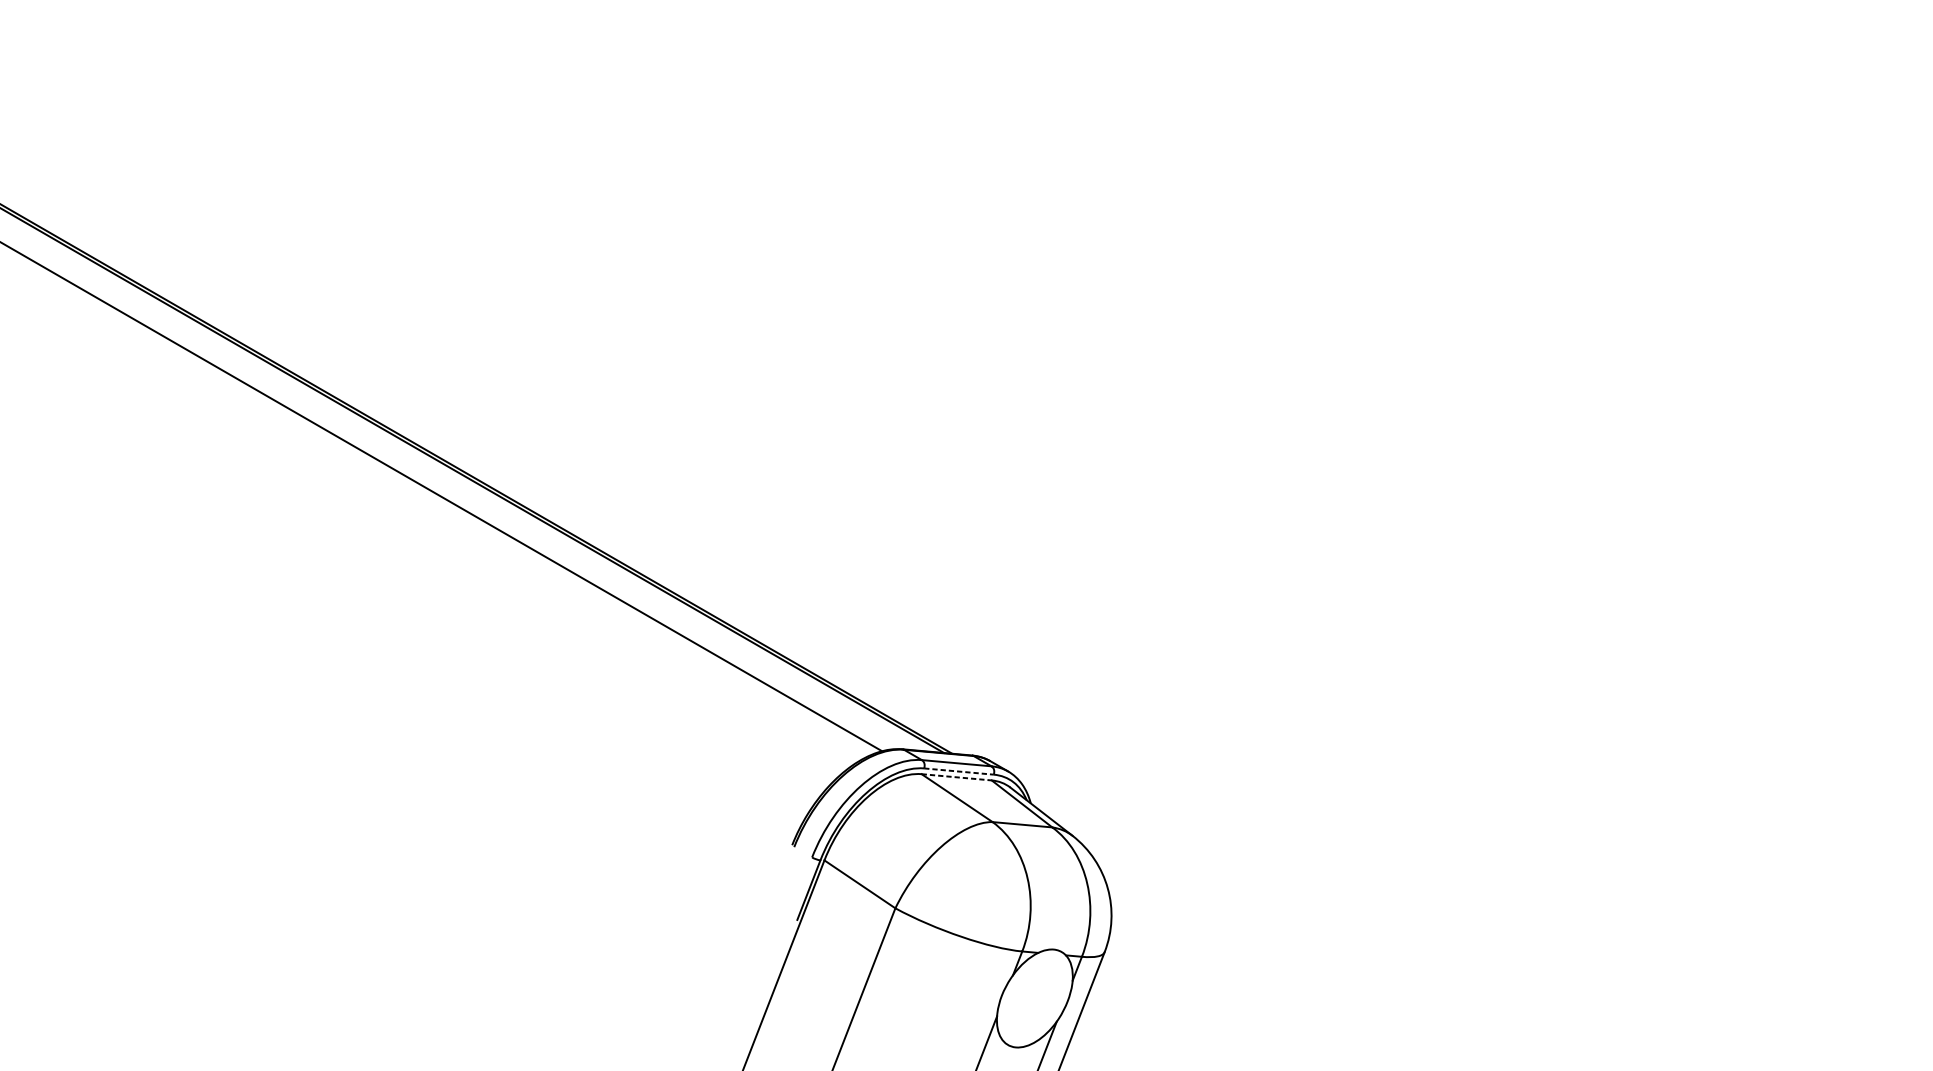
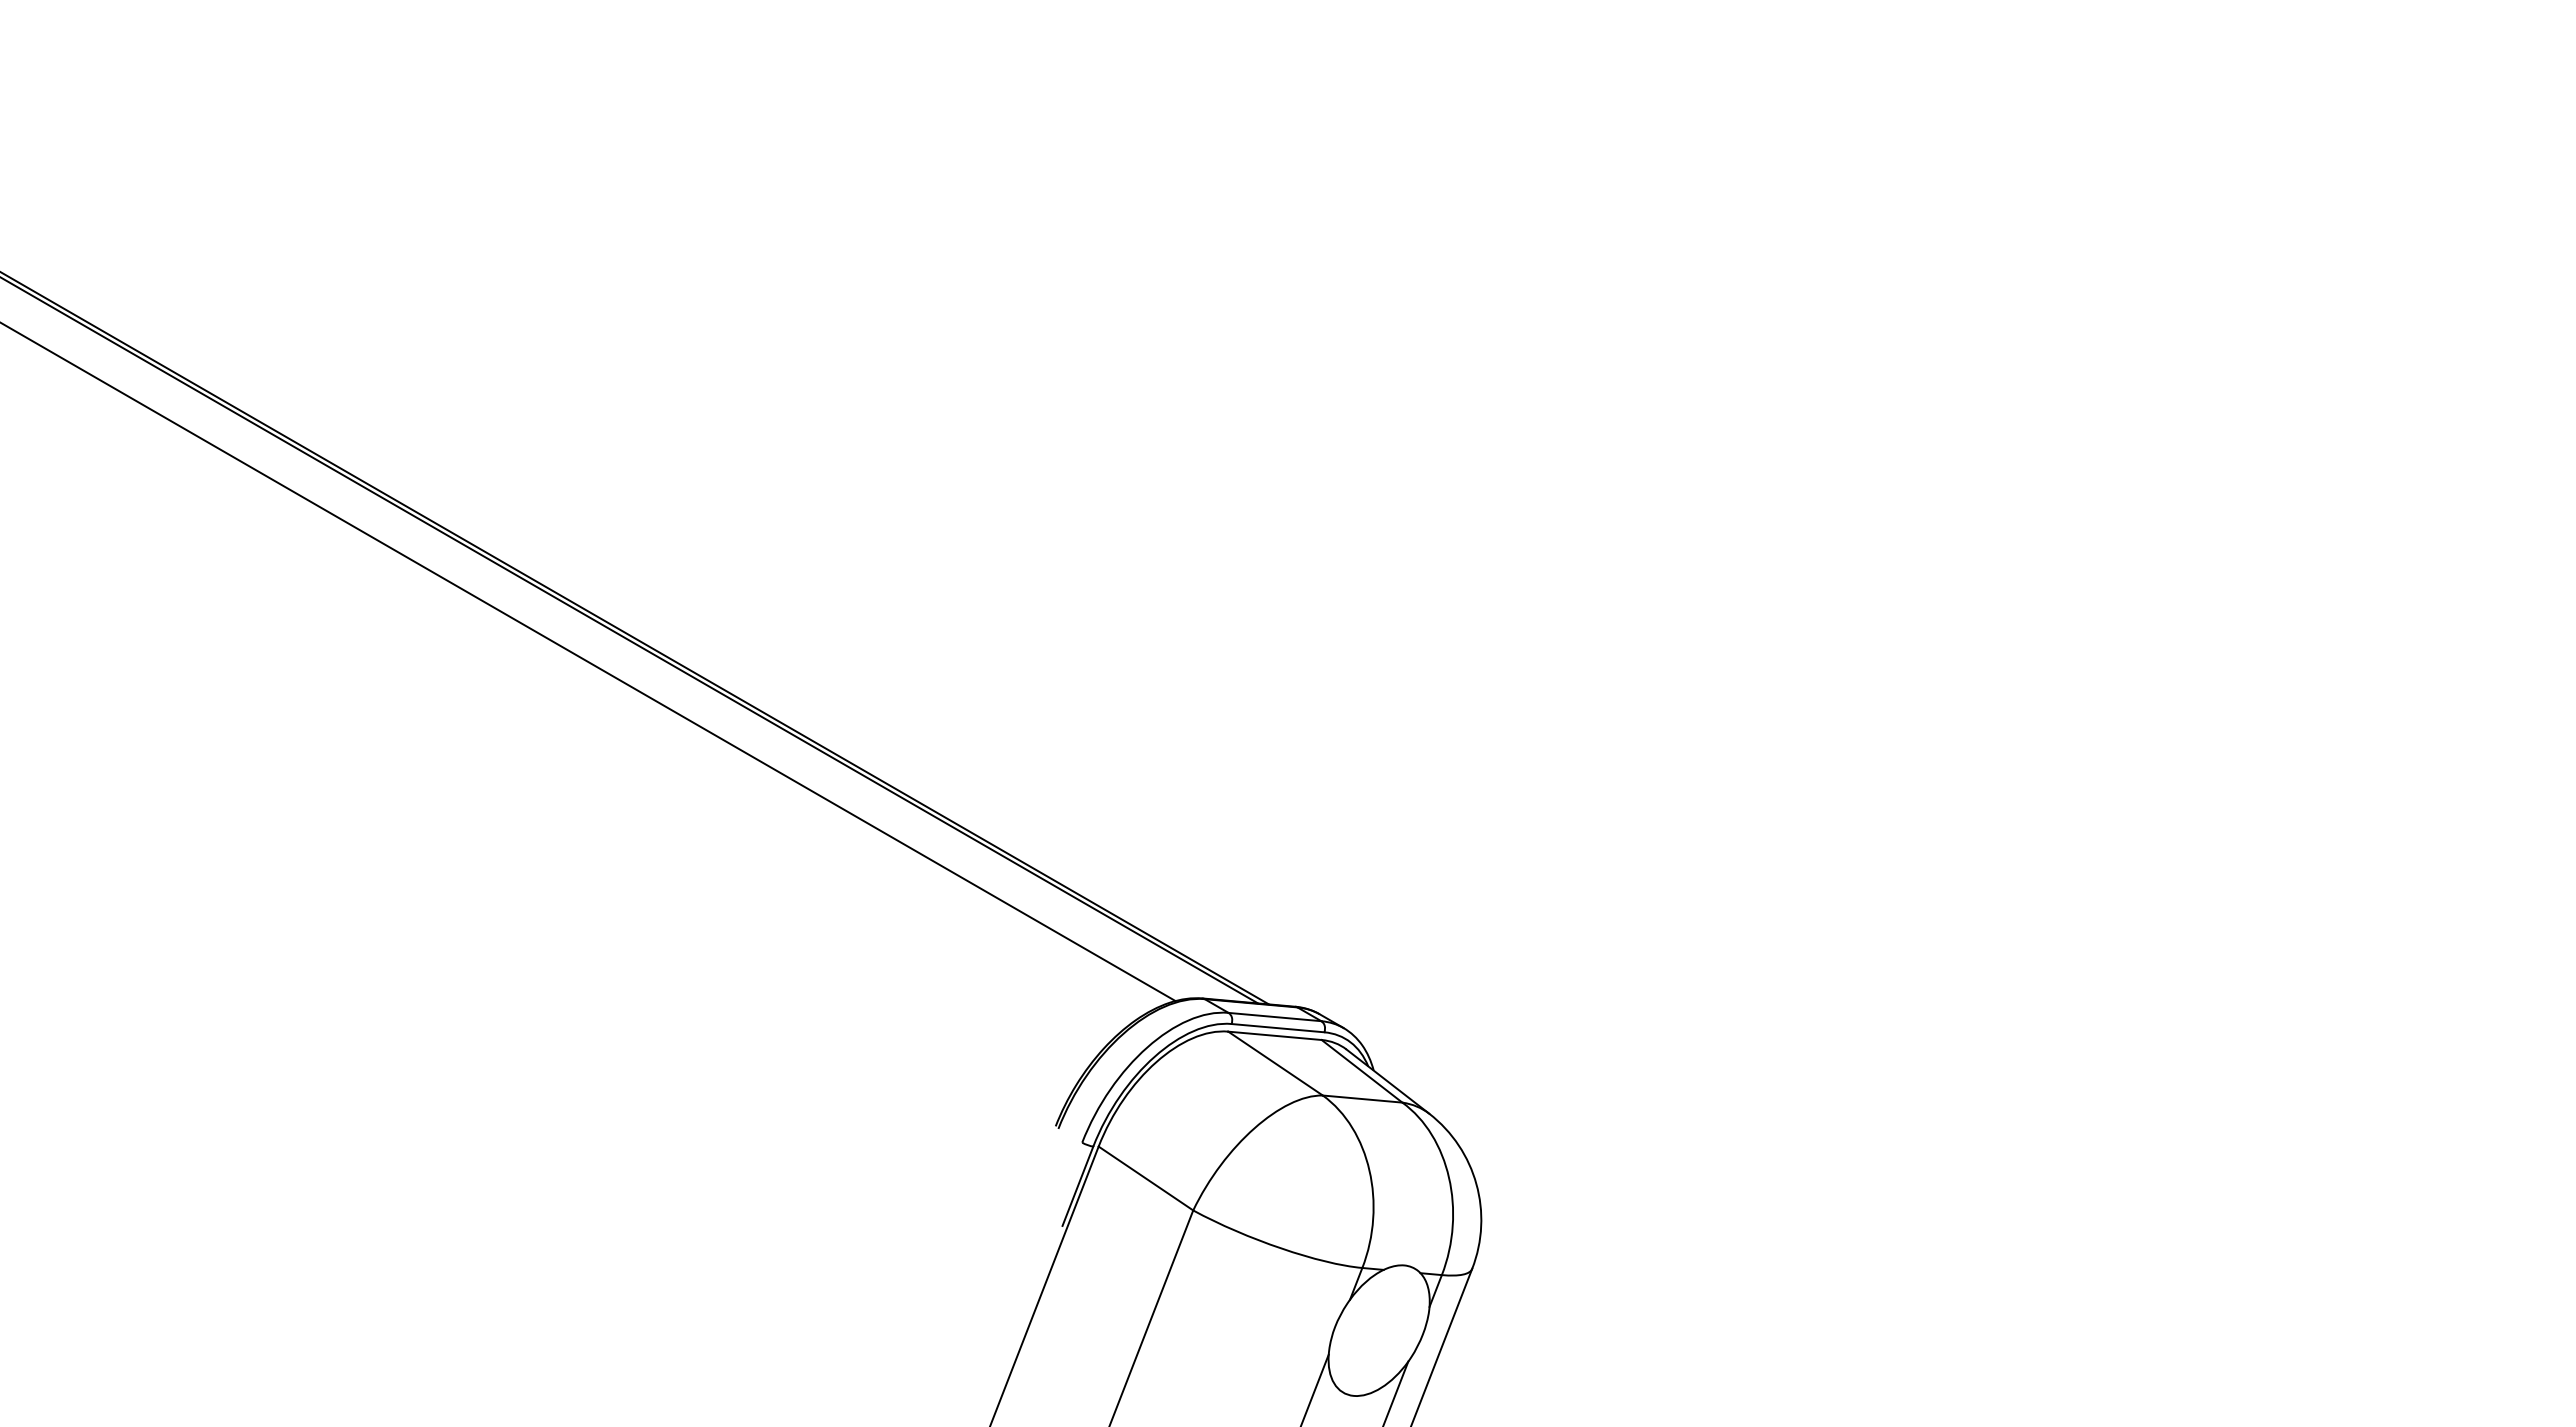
line: (958, 771) -> (1277, 1028), dashed -> solid
line: (956, 777) -> (1274, 1035), dashed -> solid

